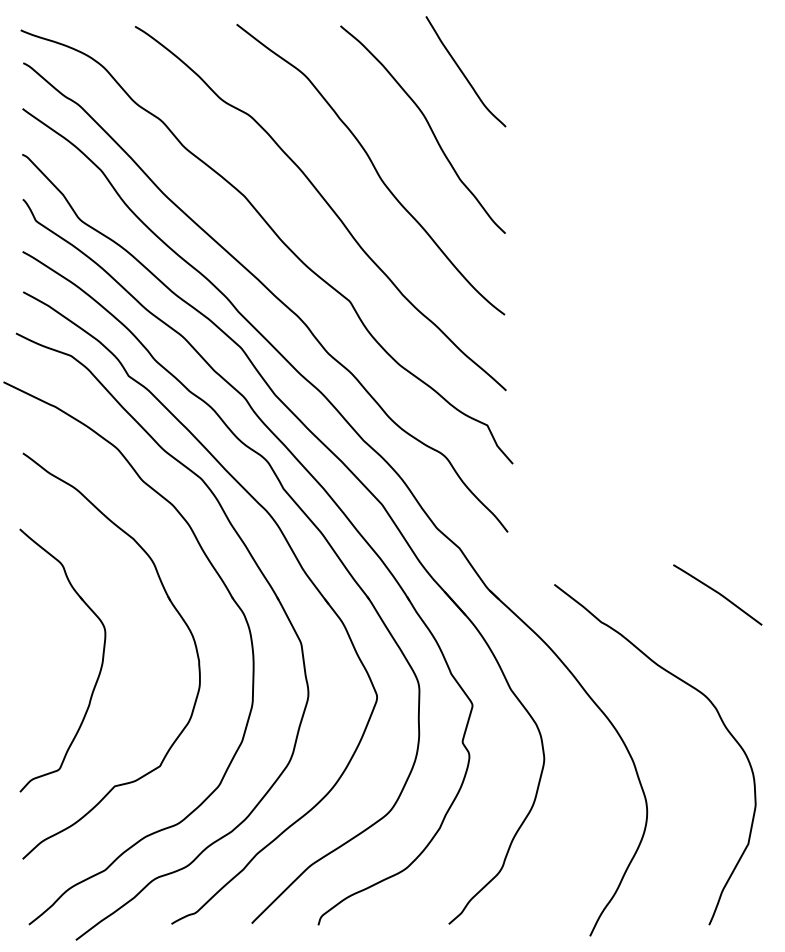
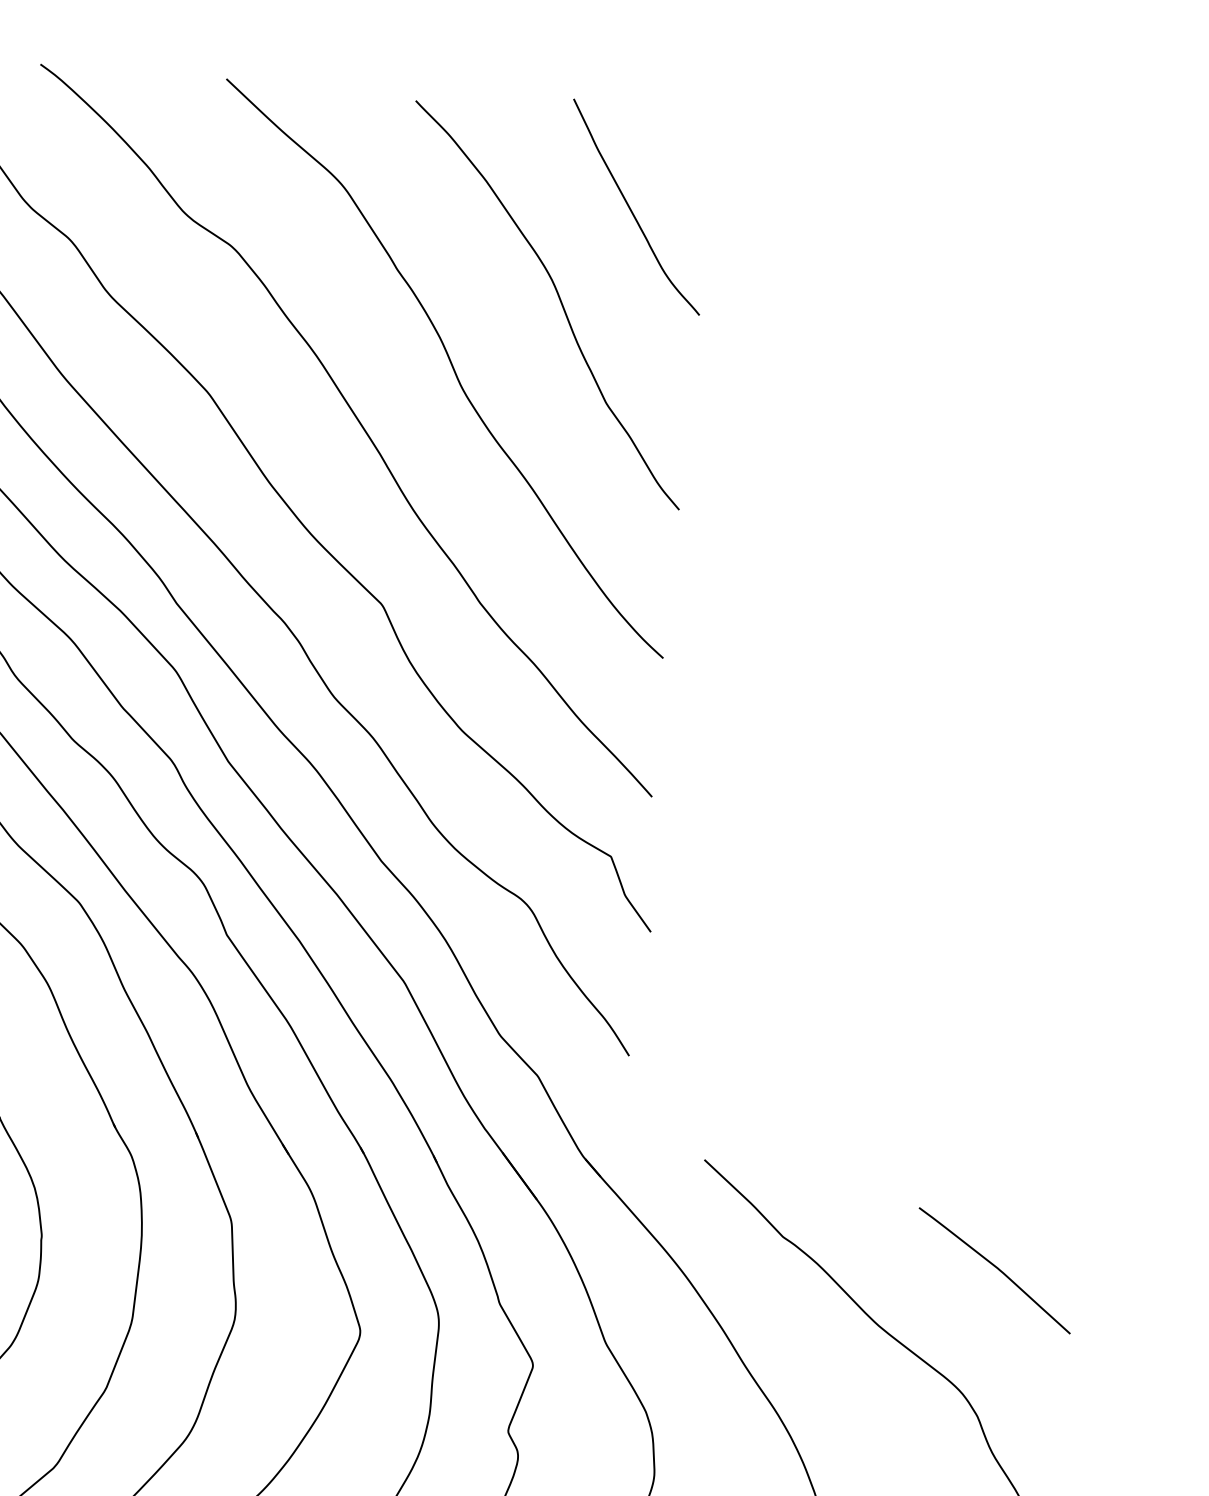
curve: (717, 593) -> (994, 1267), moved

